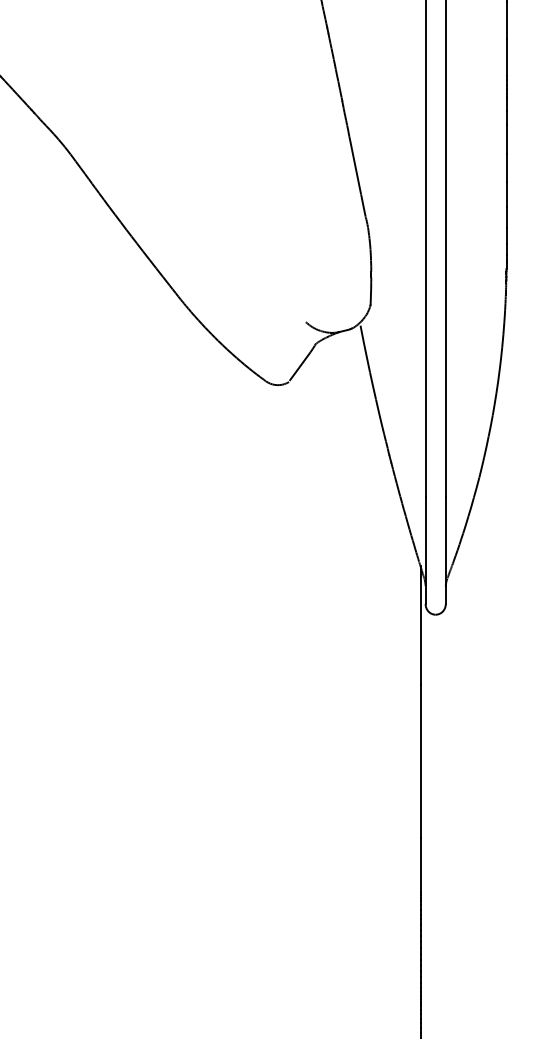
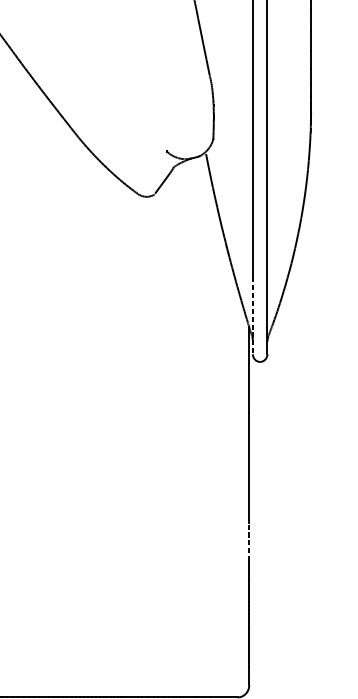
line: (425, 550) -> (252, 315), solid -> dashed
line: (420, 865) -> (249, 542), solid -> dashed

